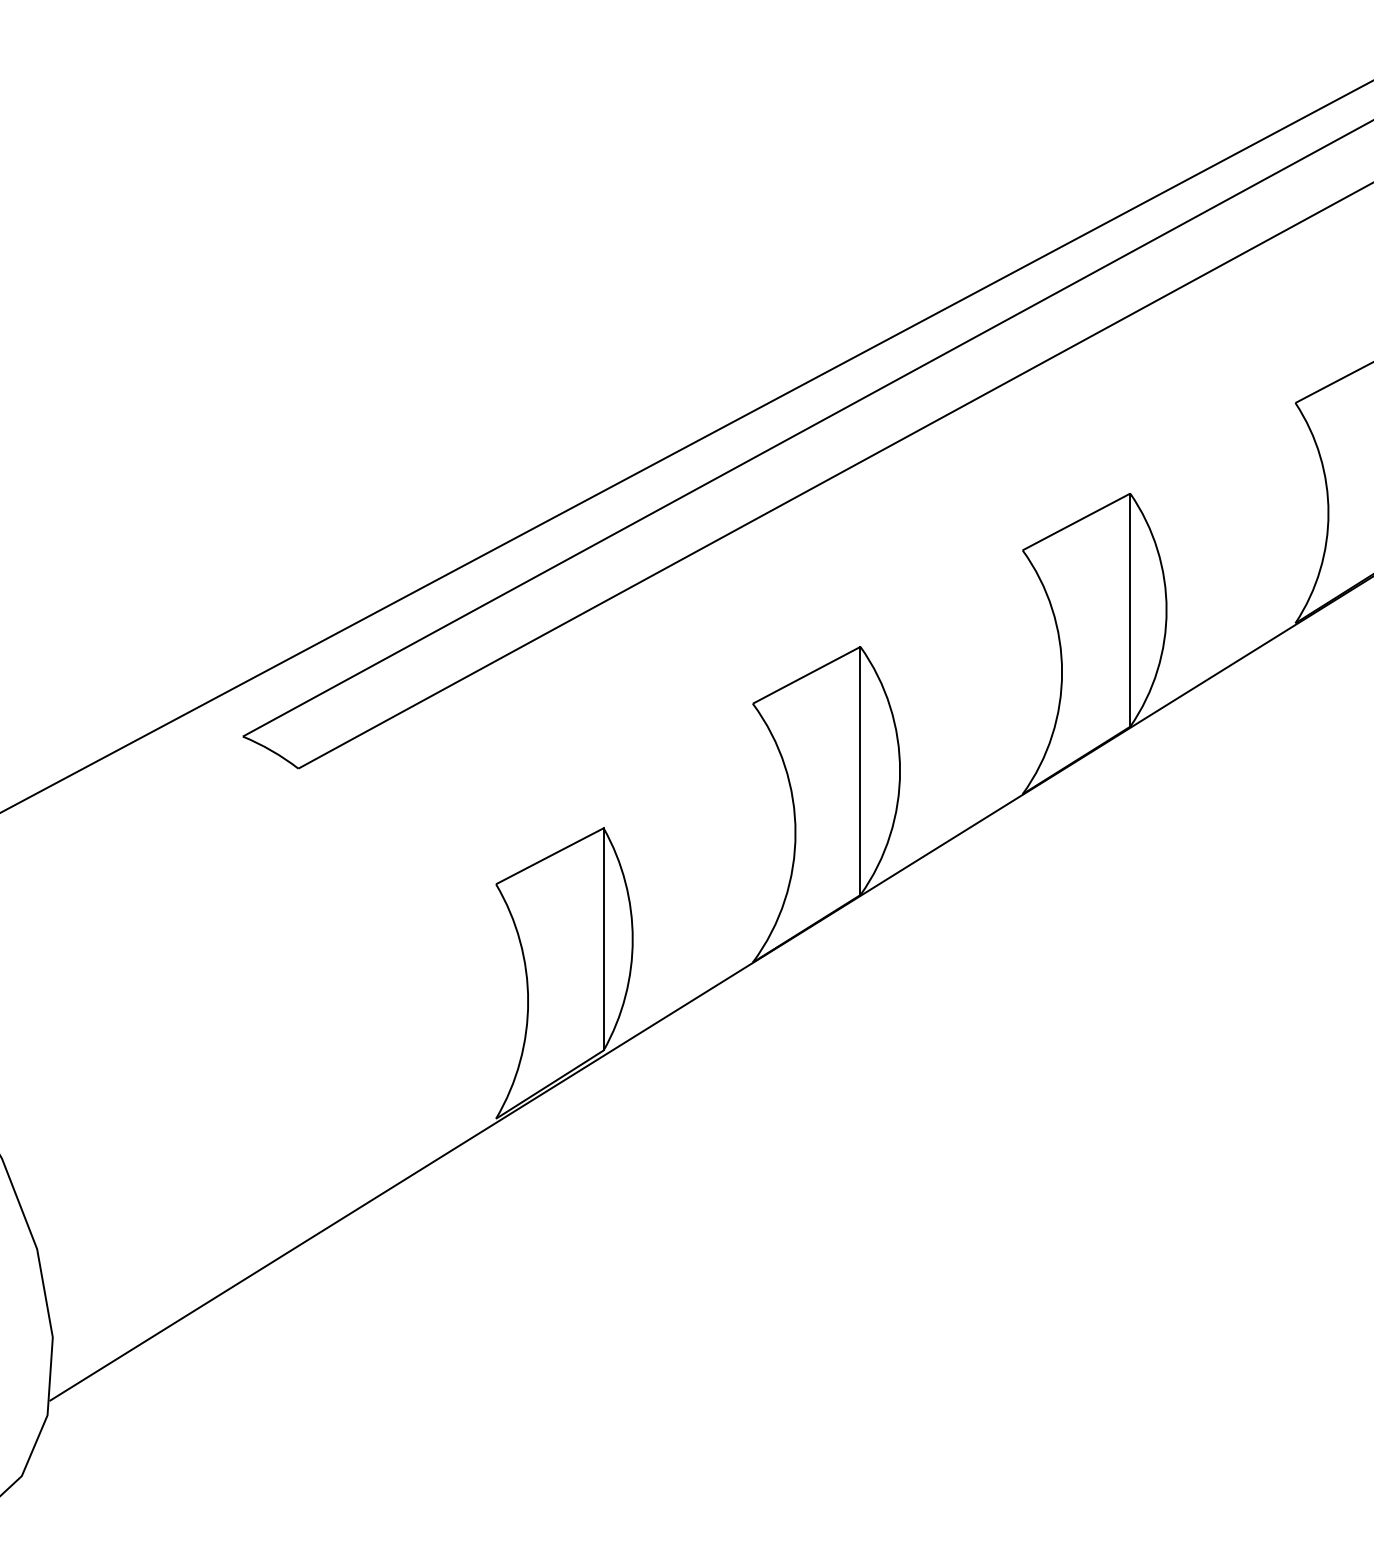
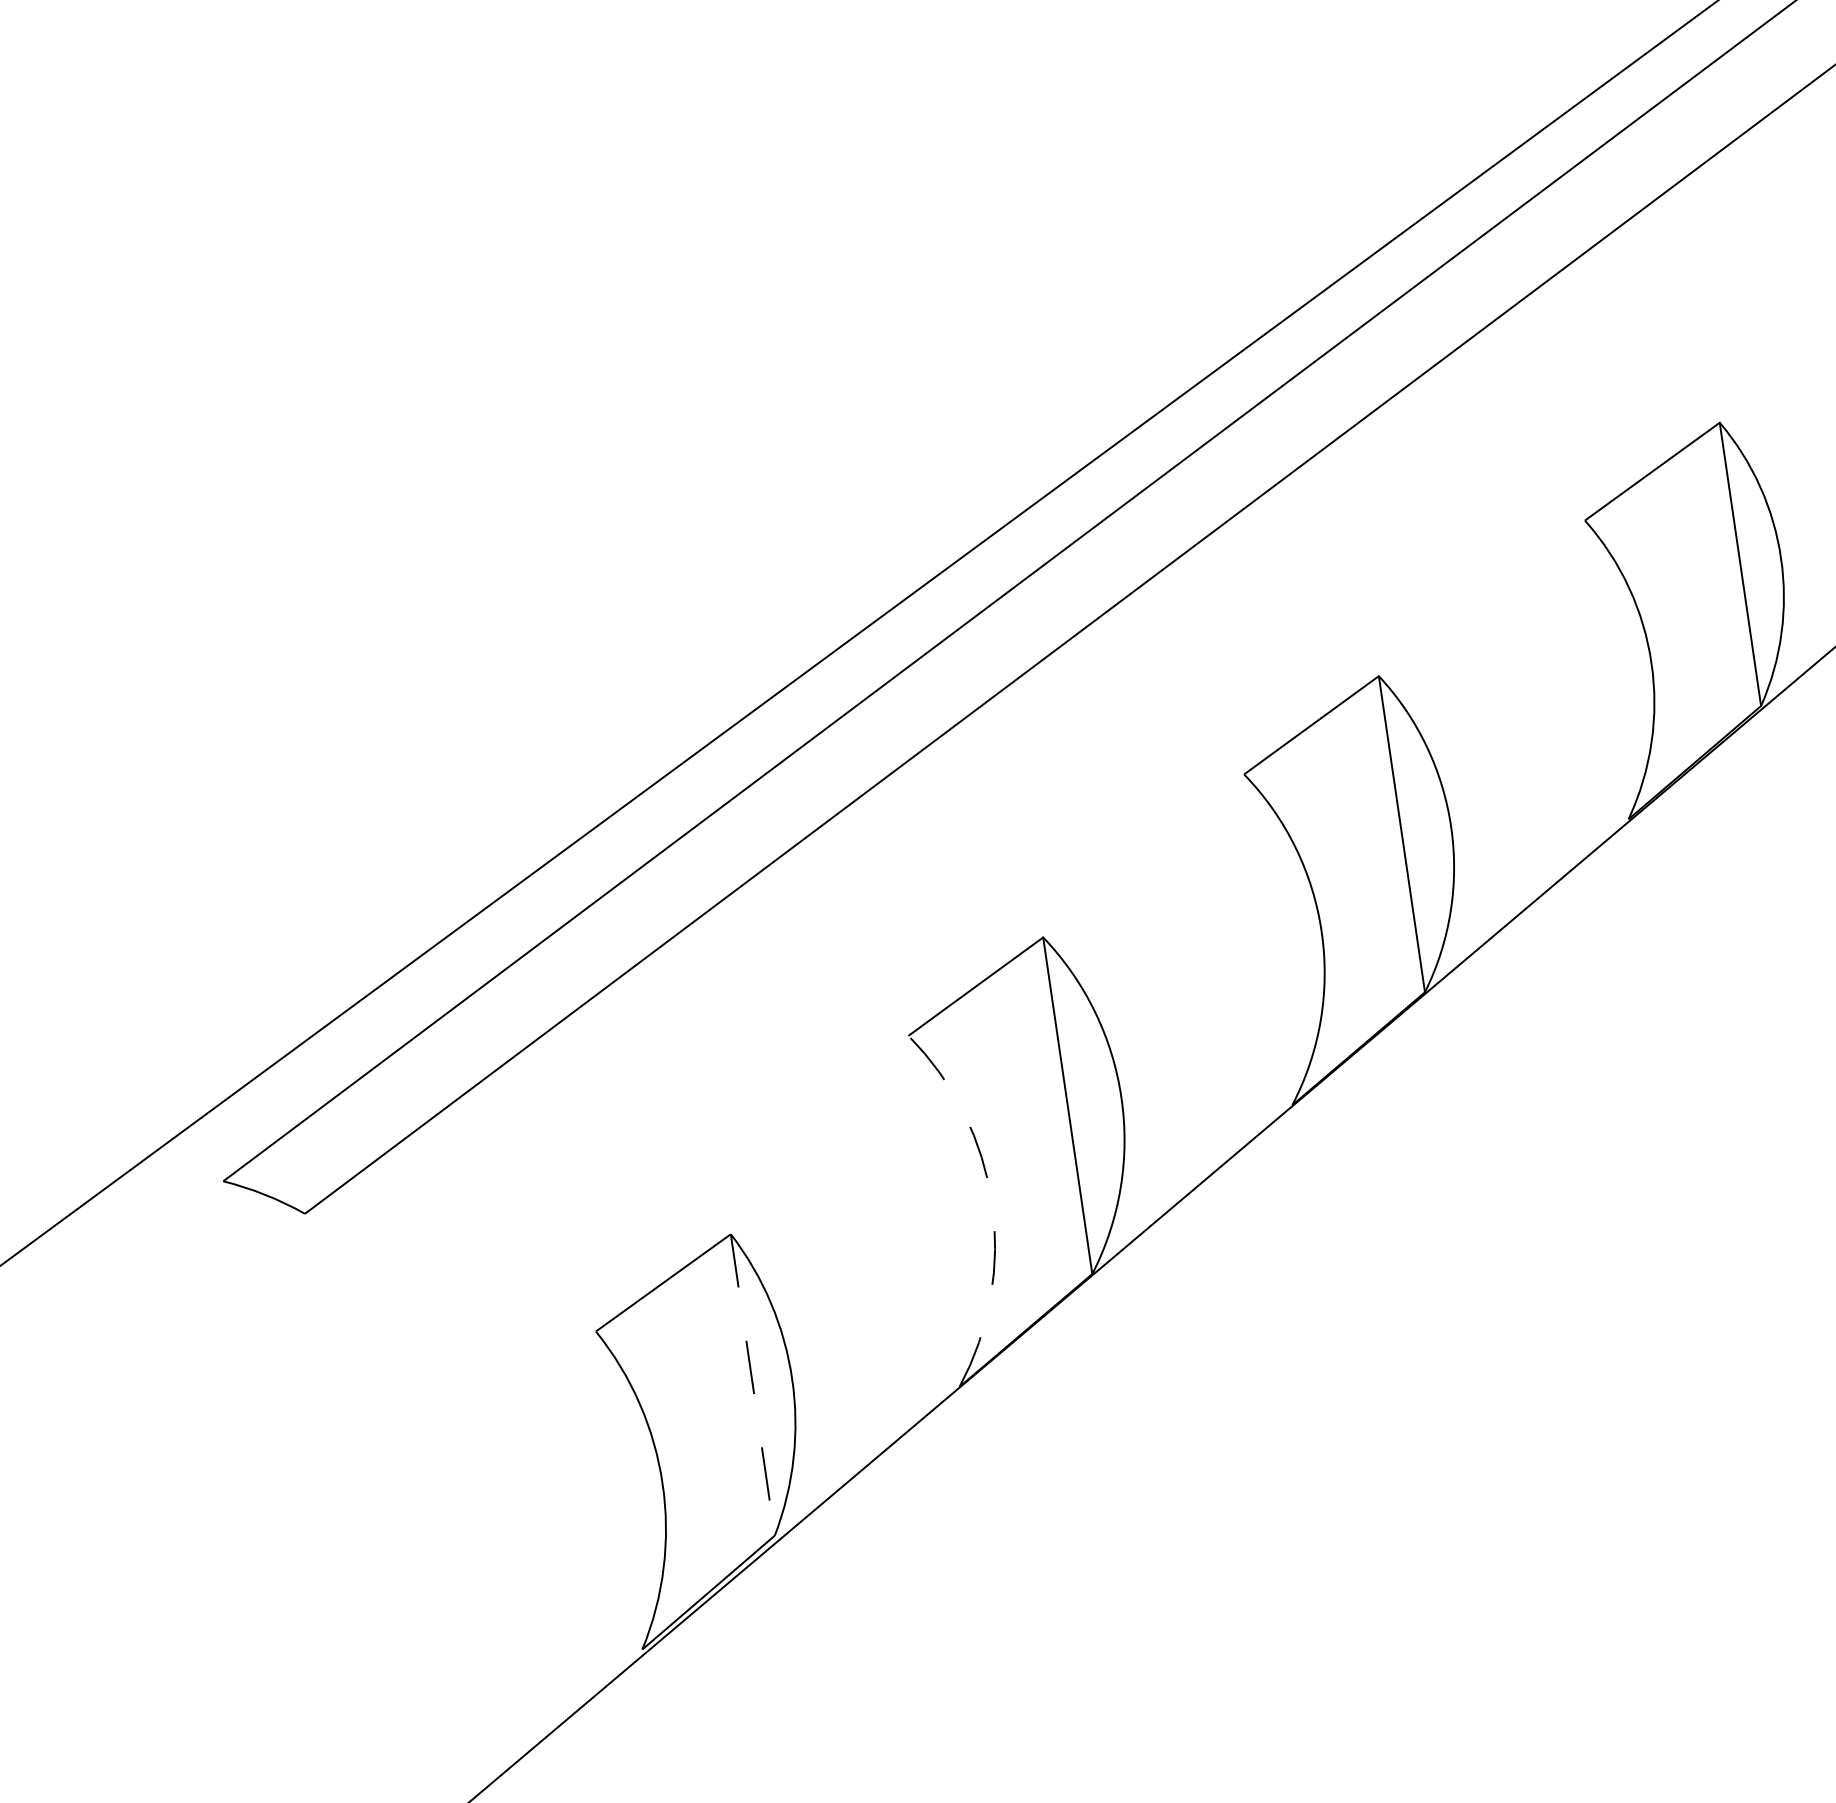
arc: (795, 833) -> (992, 1203), solid -> dashed
line: (603, 939) -> (752, 1385), solid -> dashed

